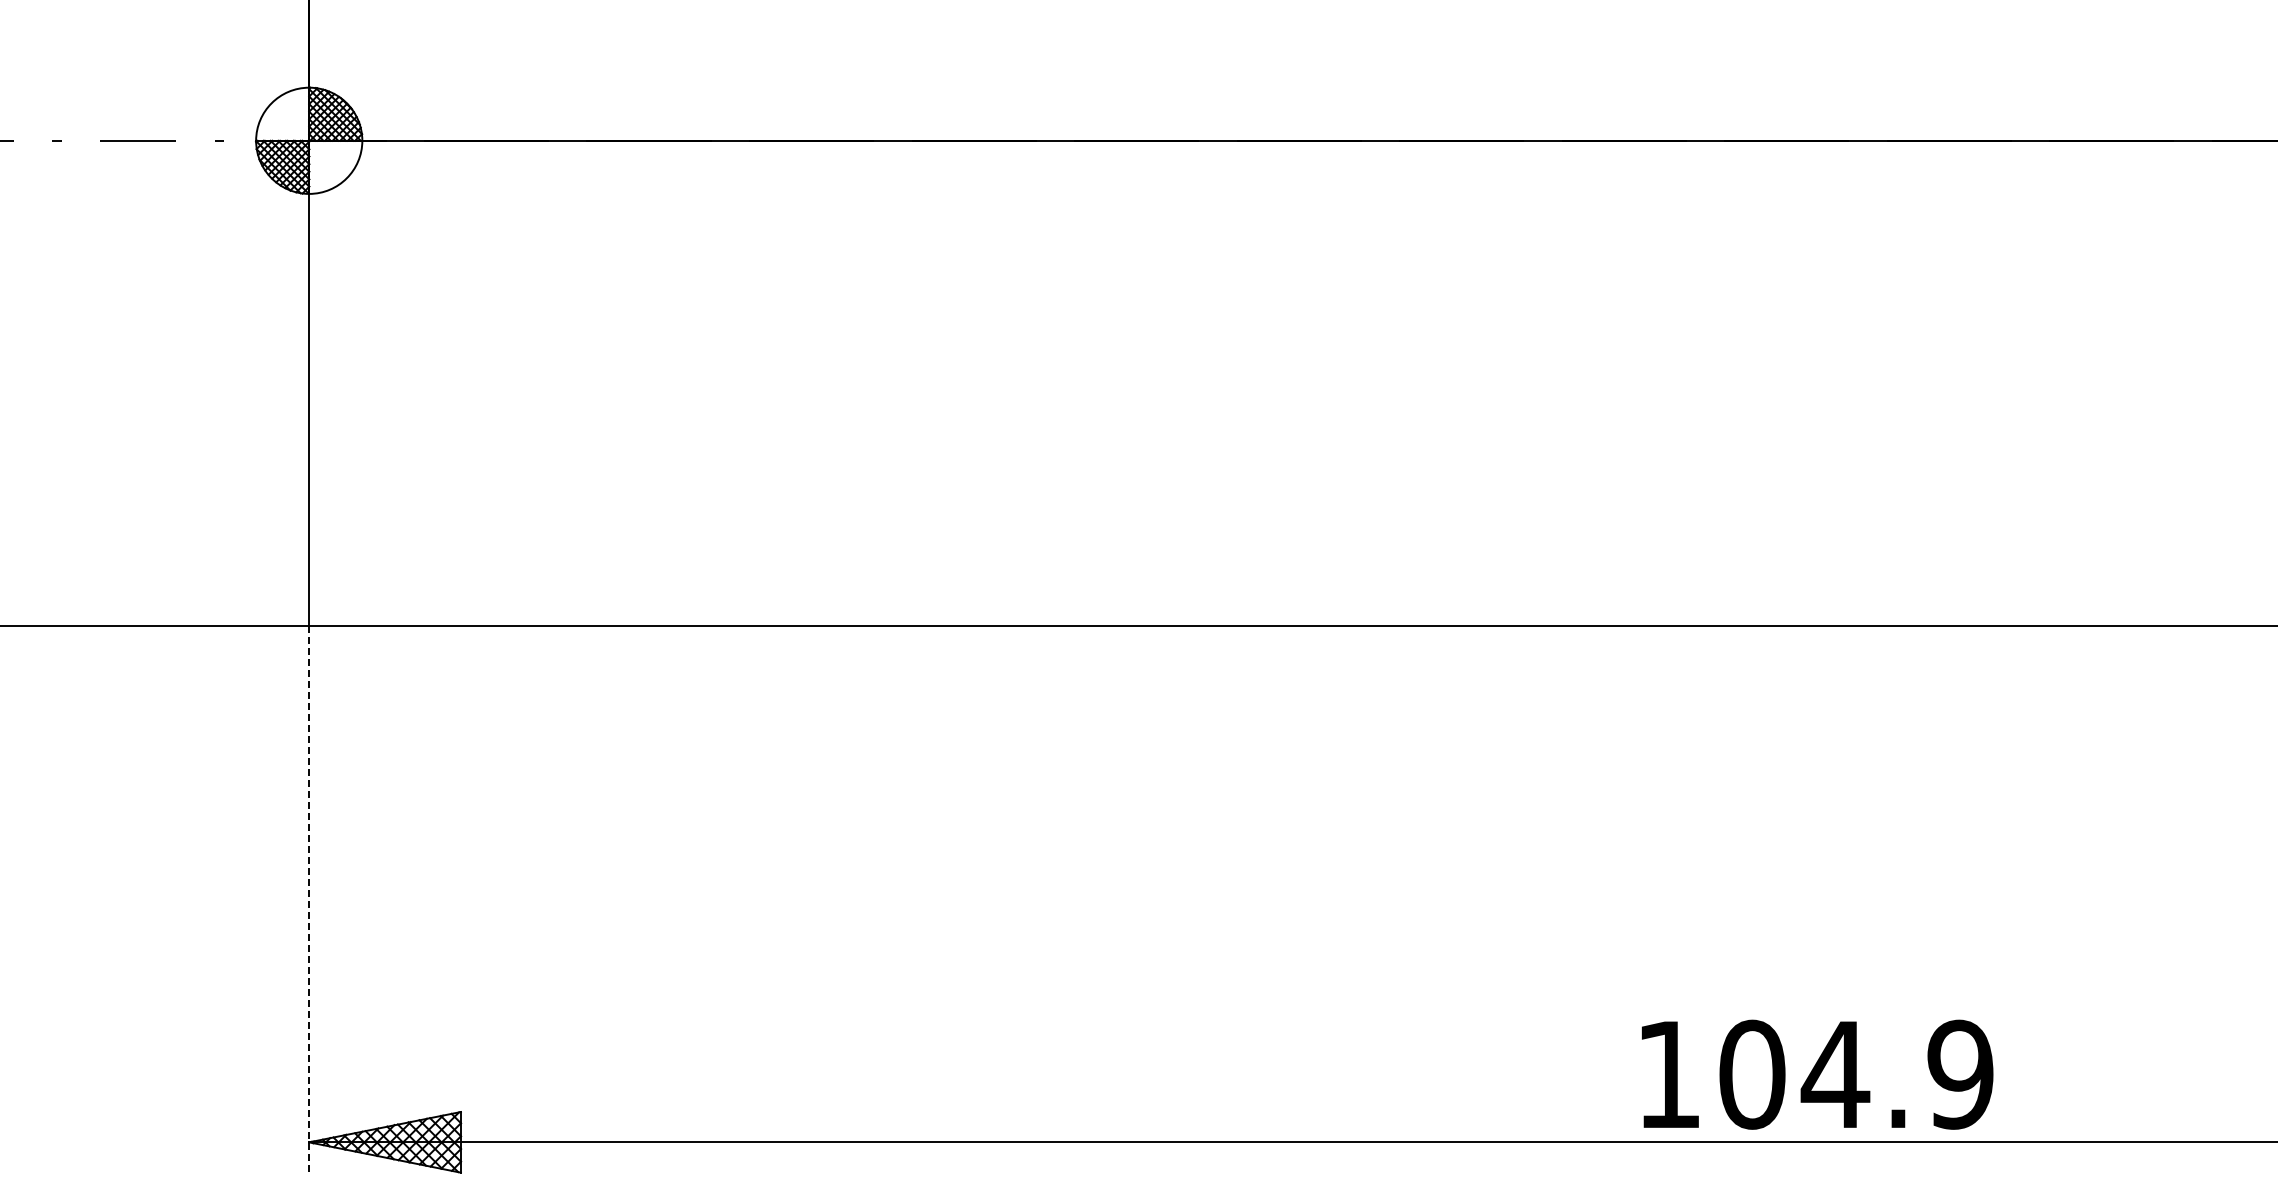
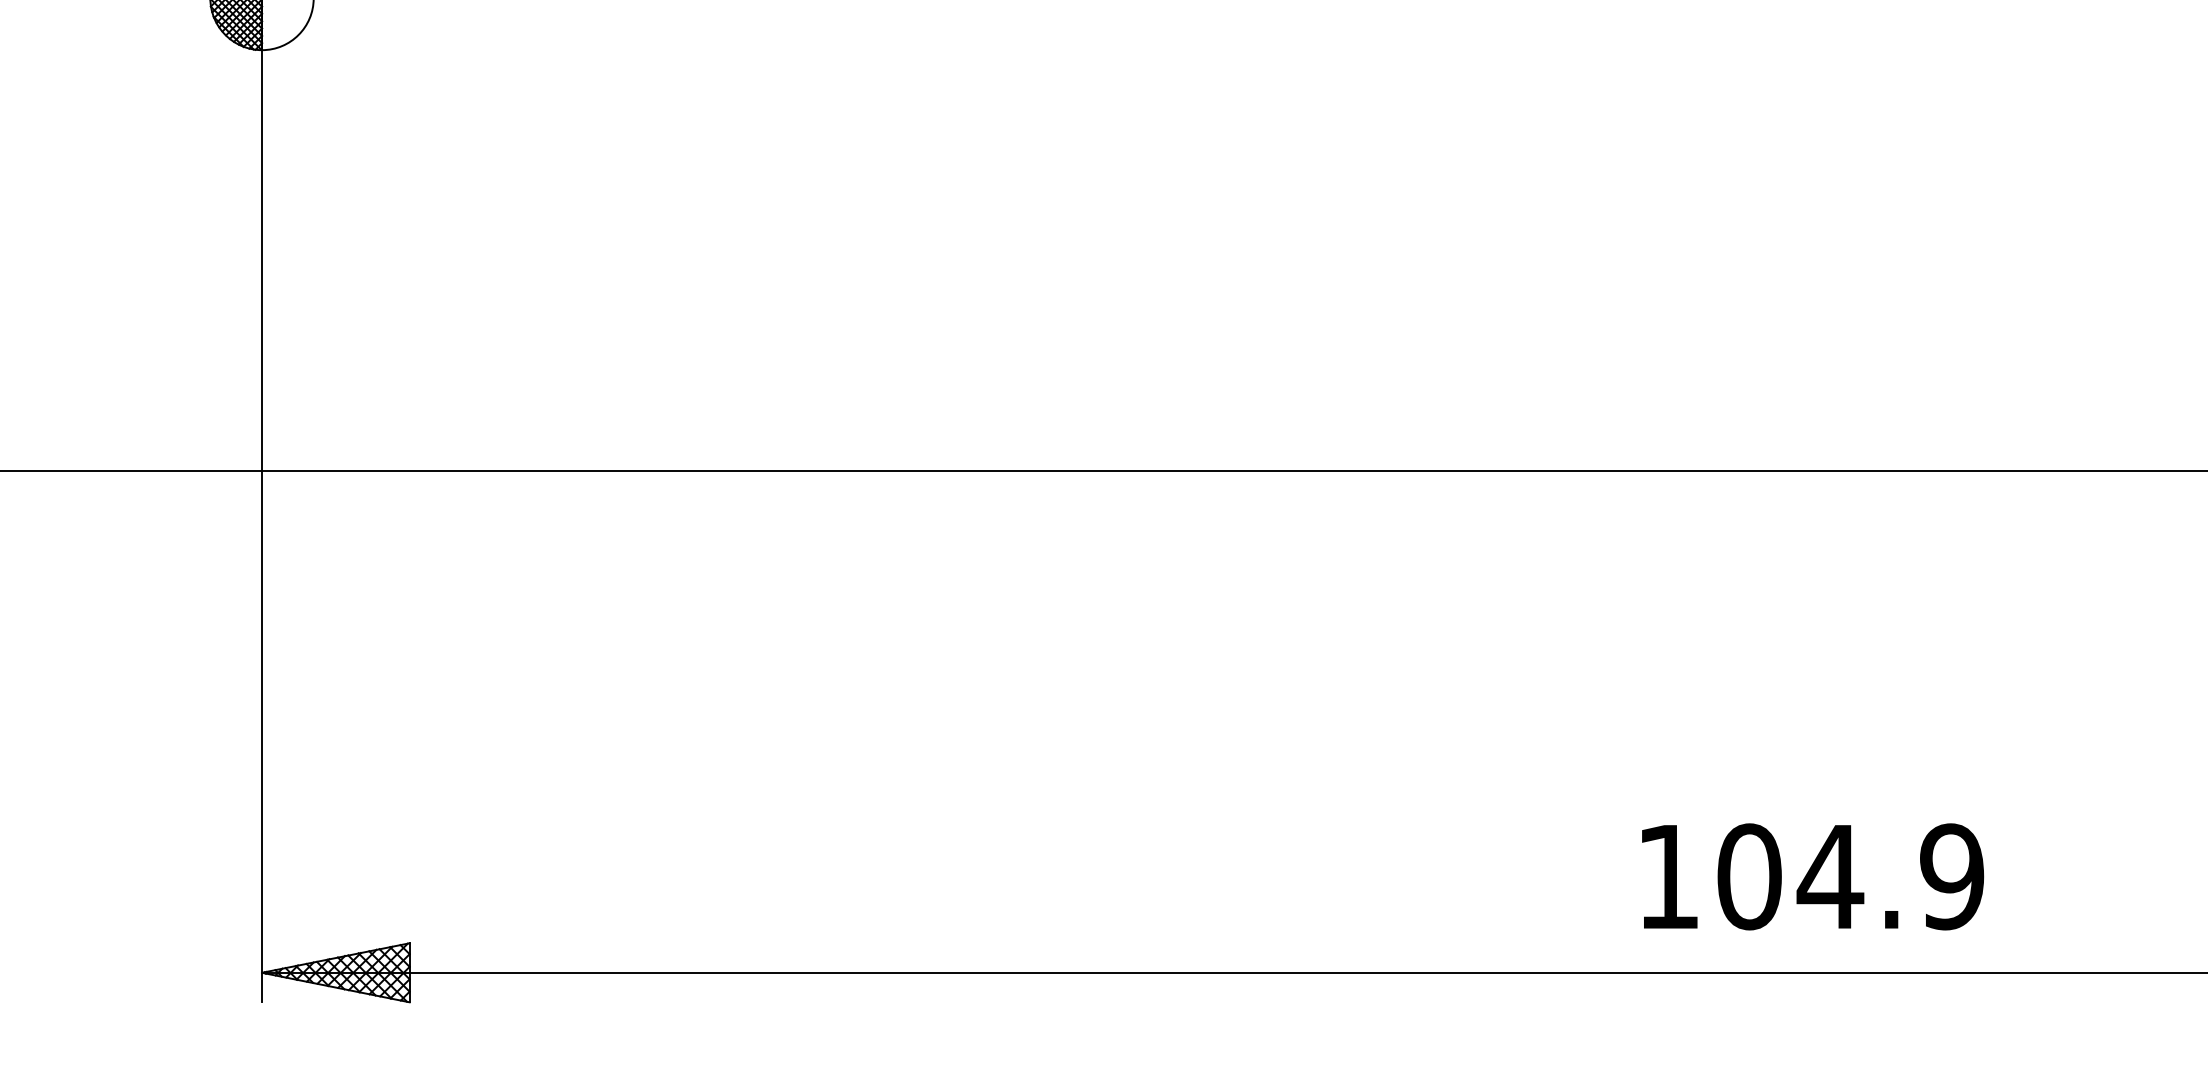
line: (309, 900) -> (262, 737), dashed -> solid
text: (1817, 1074) -> (1812, 876), moved

